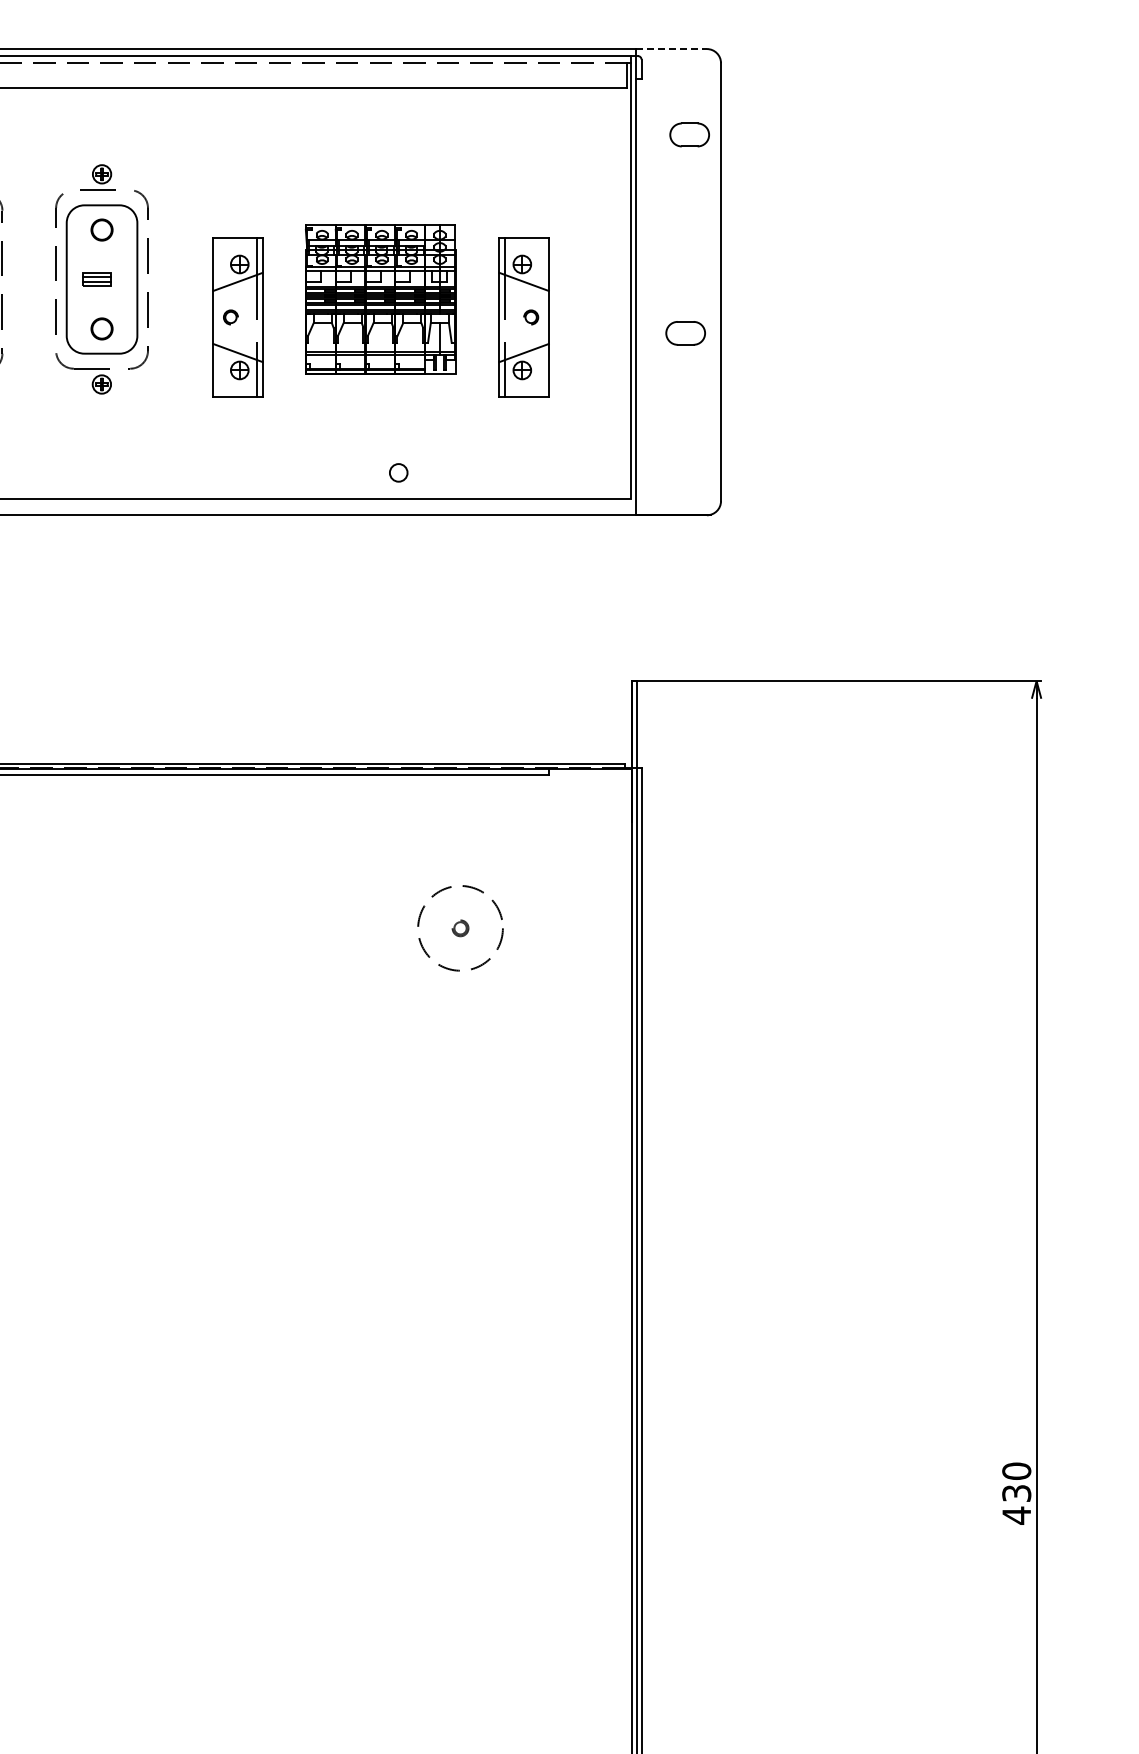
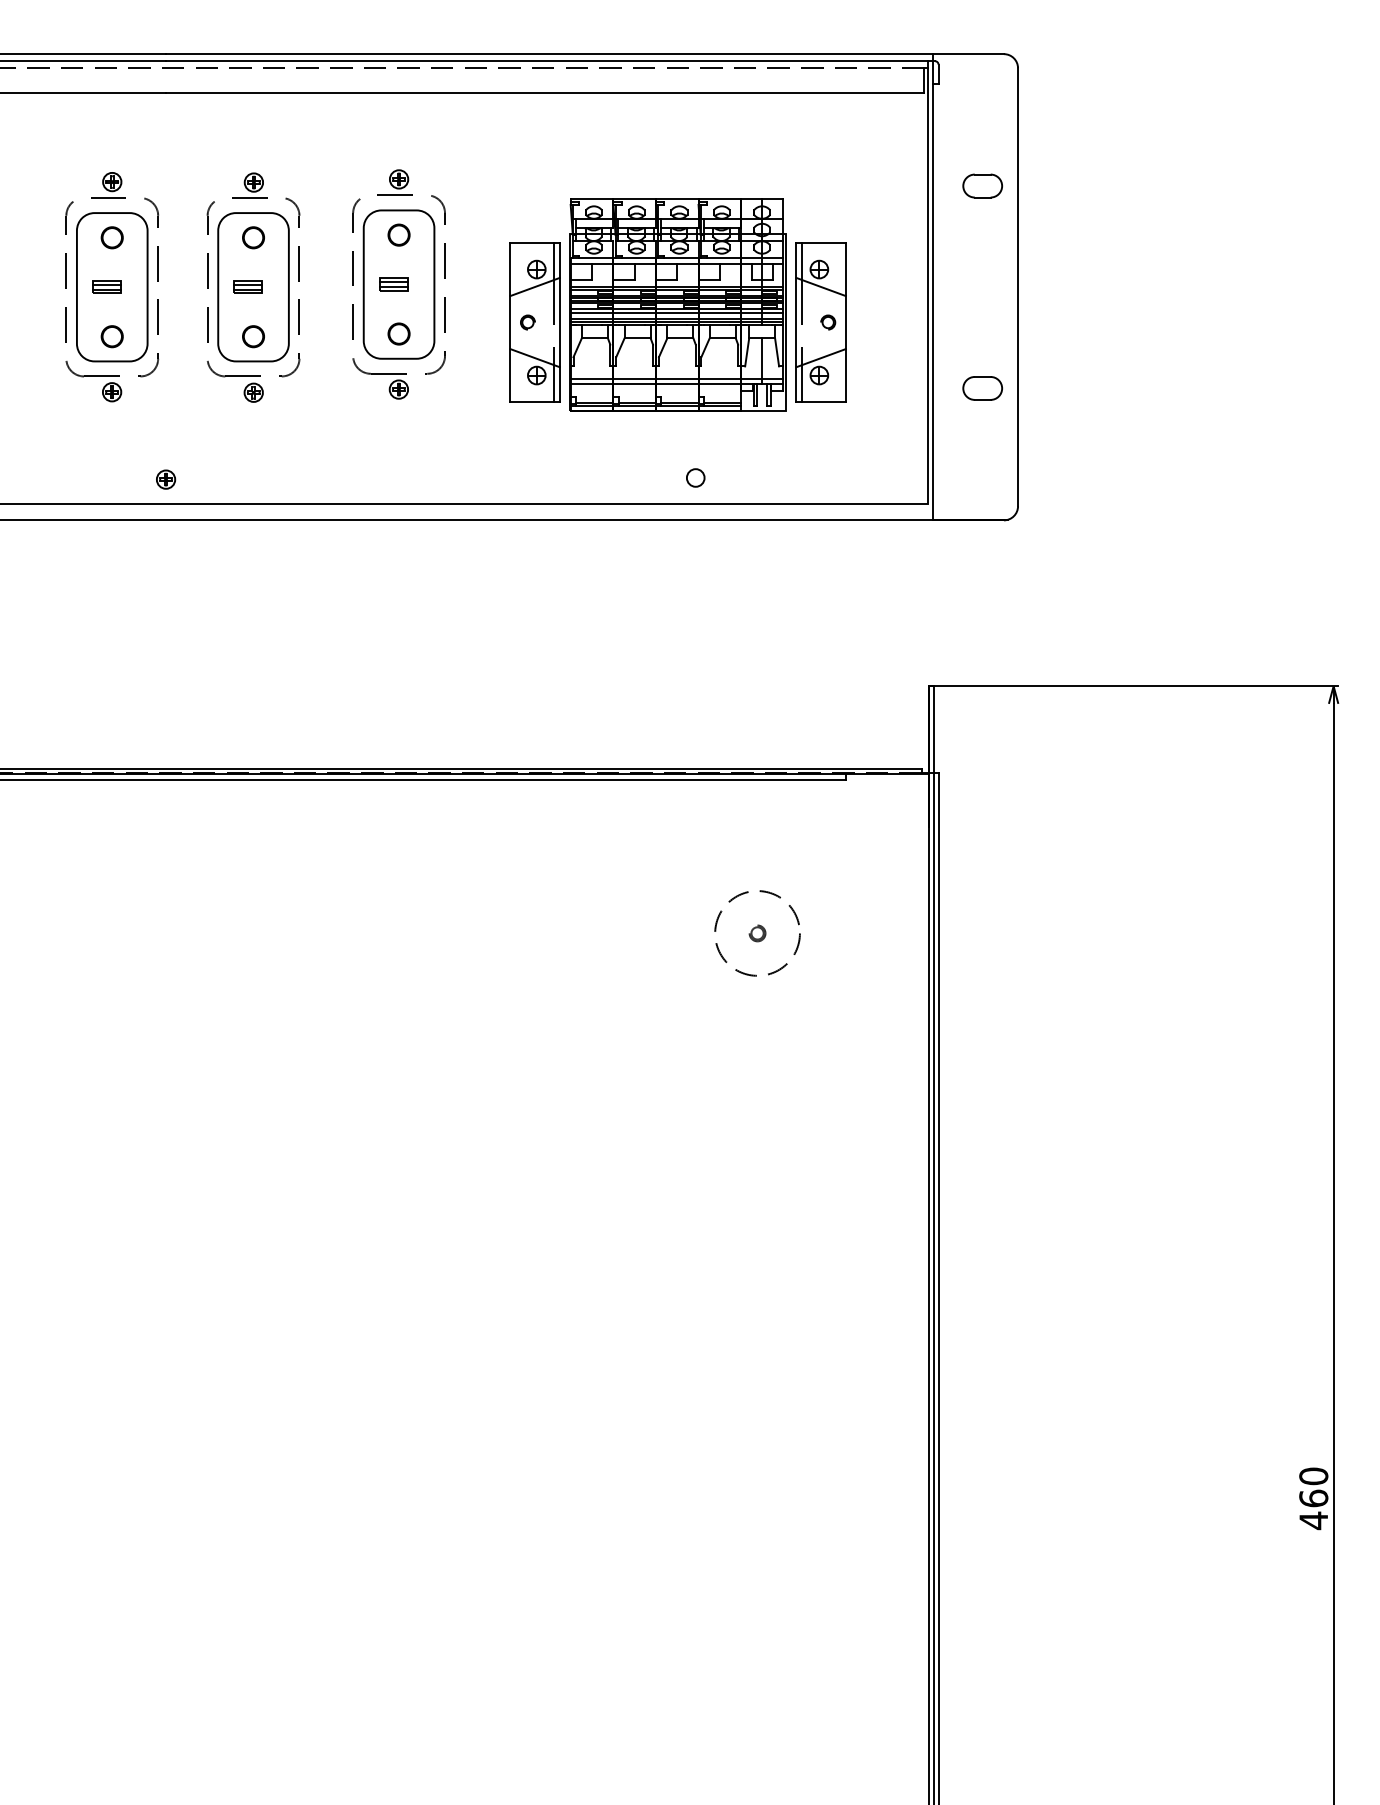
line: (672, 49) -> (969, 54), dashed -> solid
part: (689, 134) -> (982, 185), moved
part: (380, 299) -> (677, 304), size x1.43
part: (685, 333) -> (982, 388), moved
text: (1016, 1493) -> (1313, 1498), 430 -> 460

